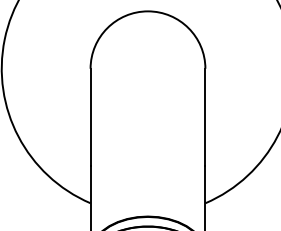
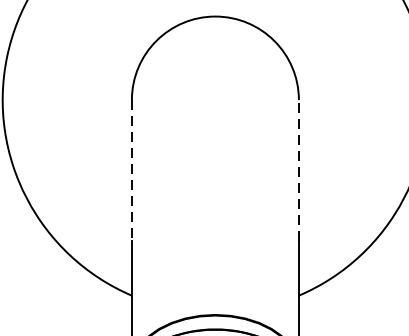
line: (205, 116) -> (299, 169), solid -> dashed
line: (90, 117) -> (131, 170), solid -> dashed

